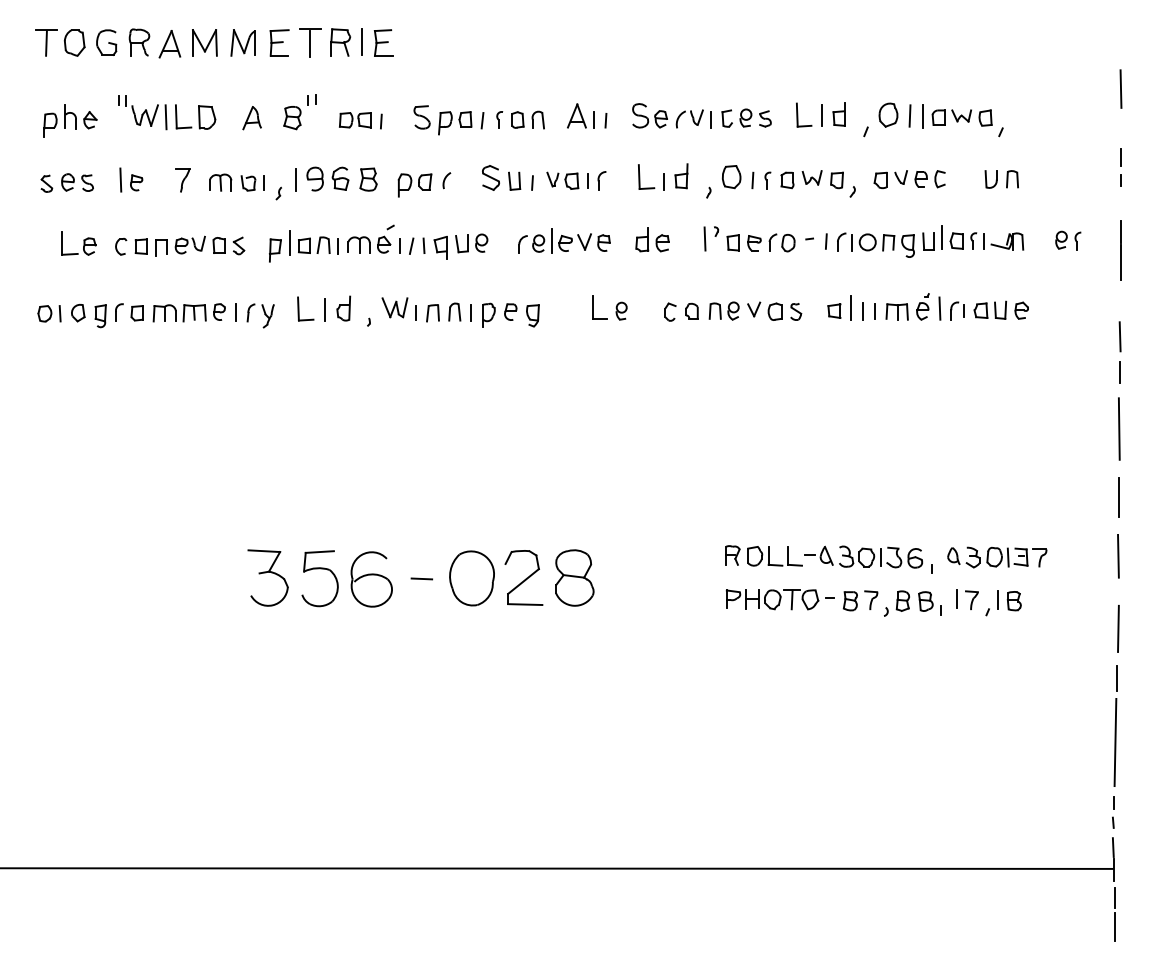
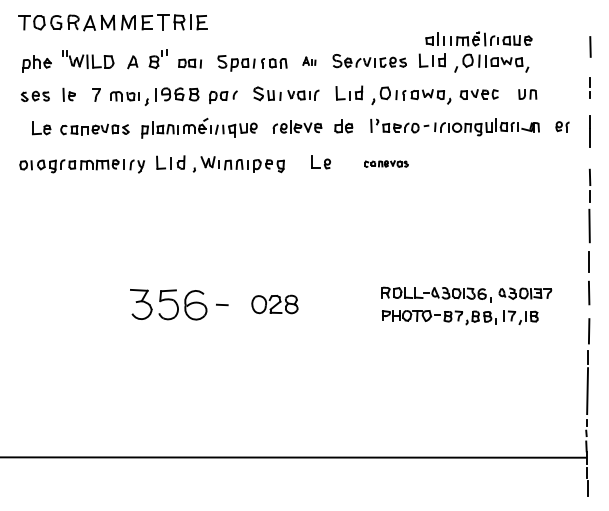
part: (587, 116) -> (309, 61), size x0.6
part: (927, 306) -> (478, 38), moved
part: (733, 310) -> (386, 163), size x0.6
part: (521, 578) -> (274, 304), size x0.6

